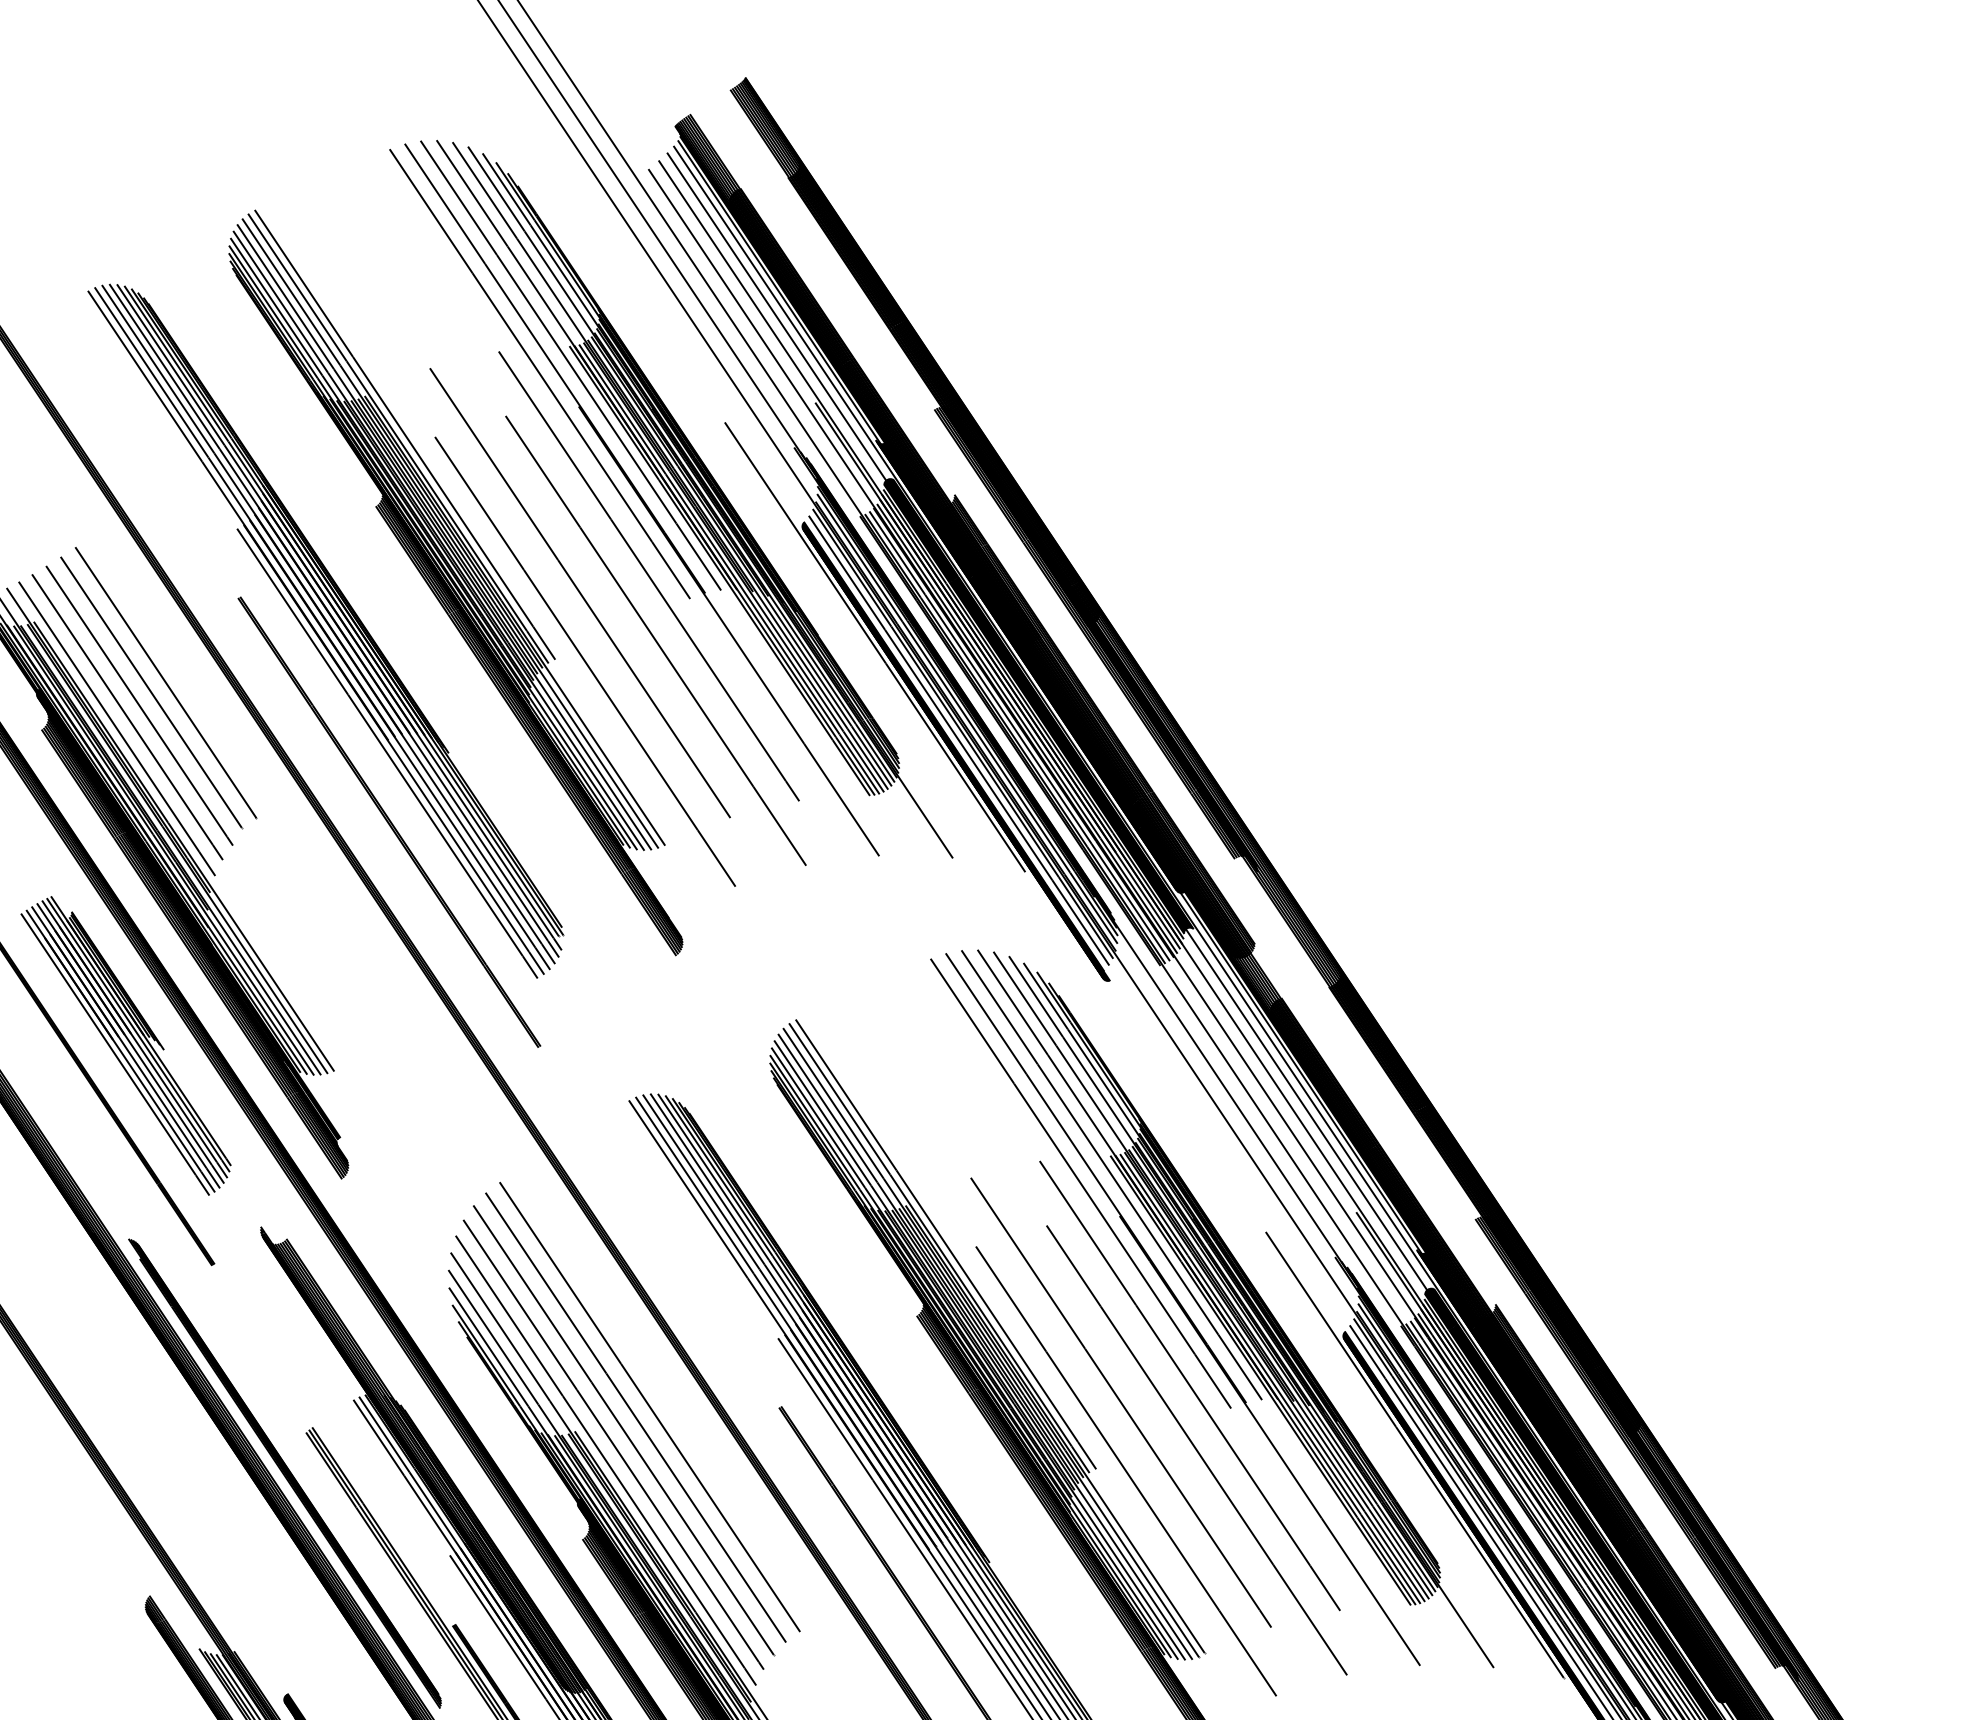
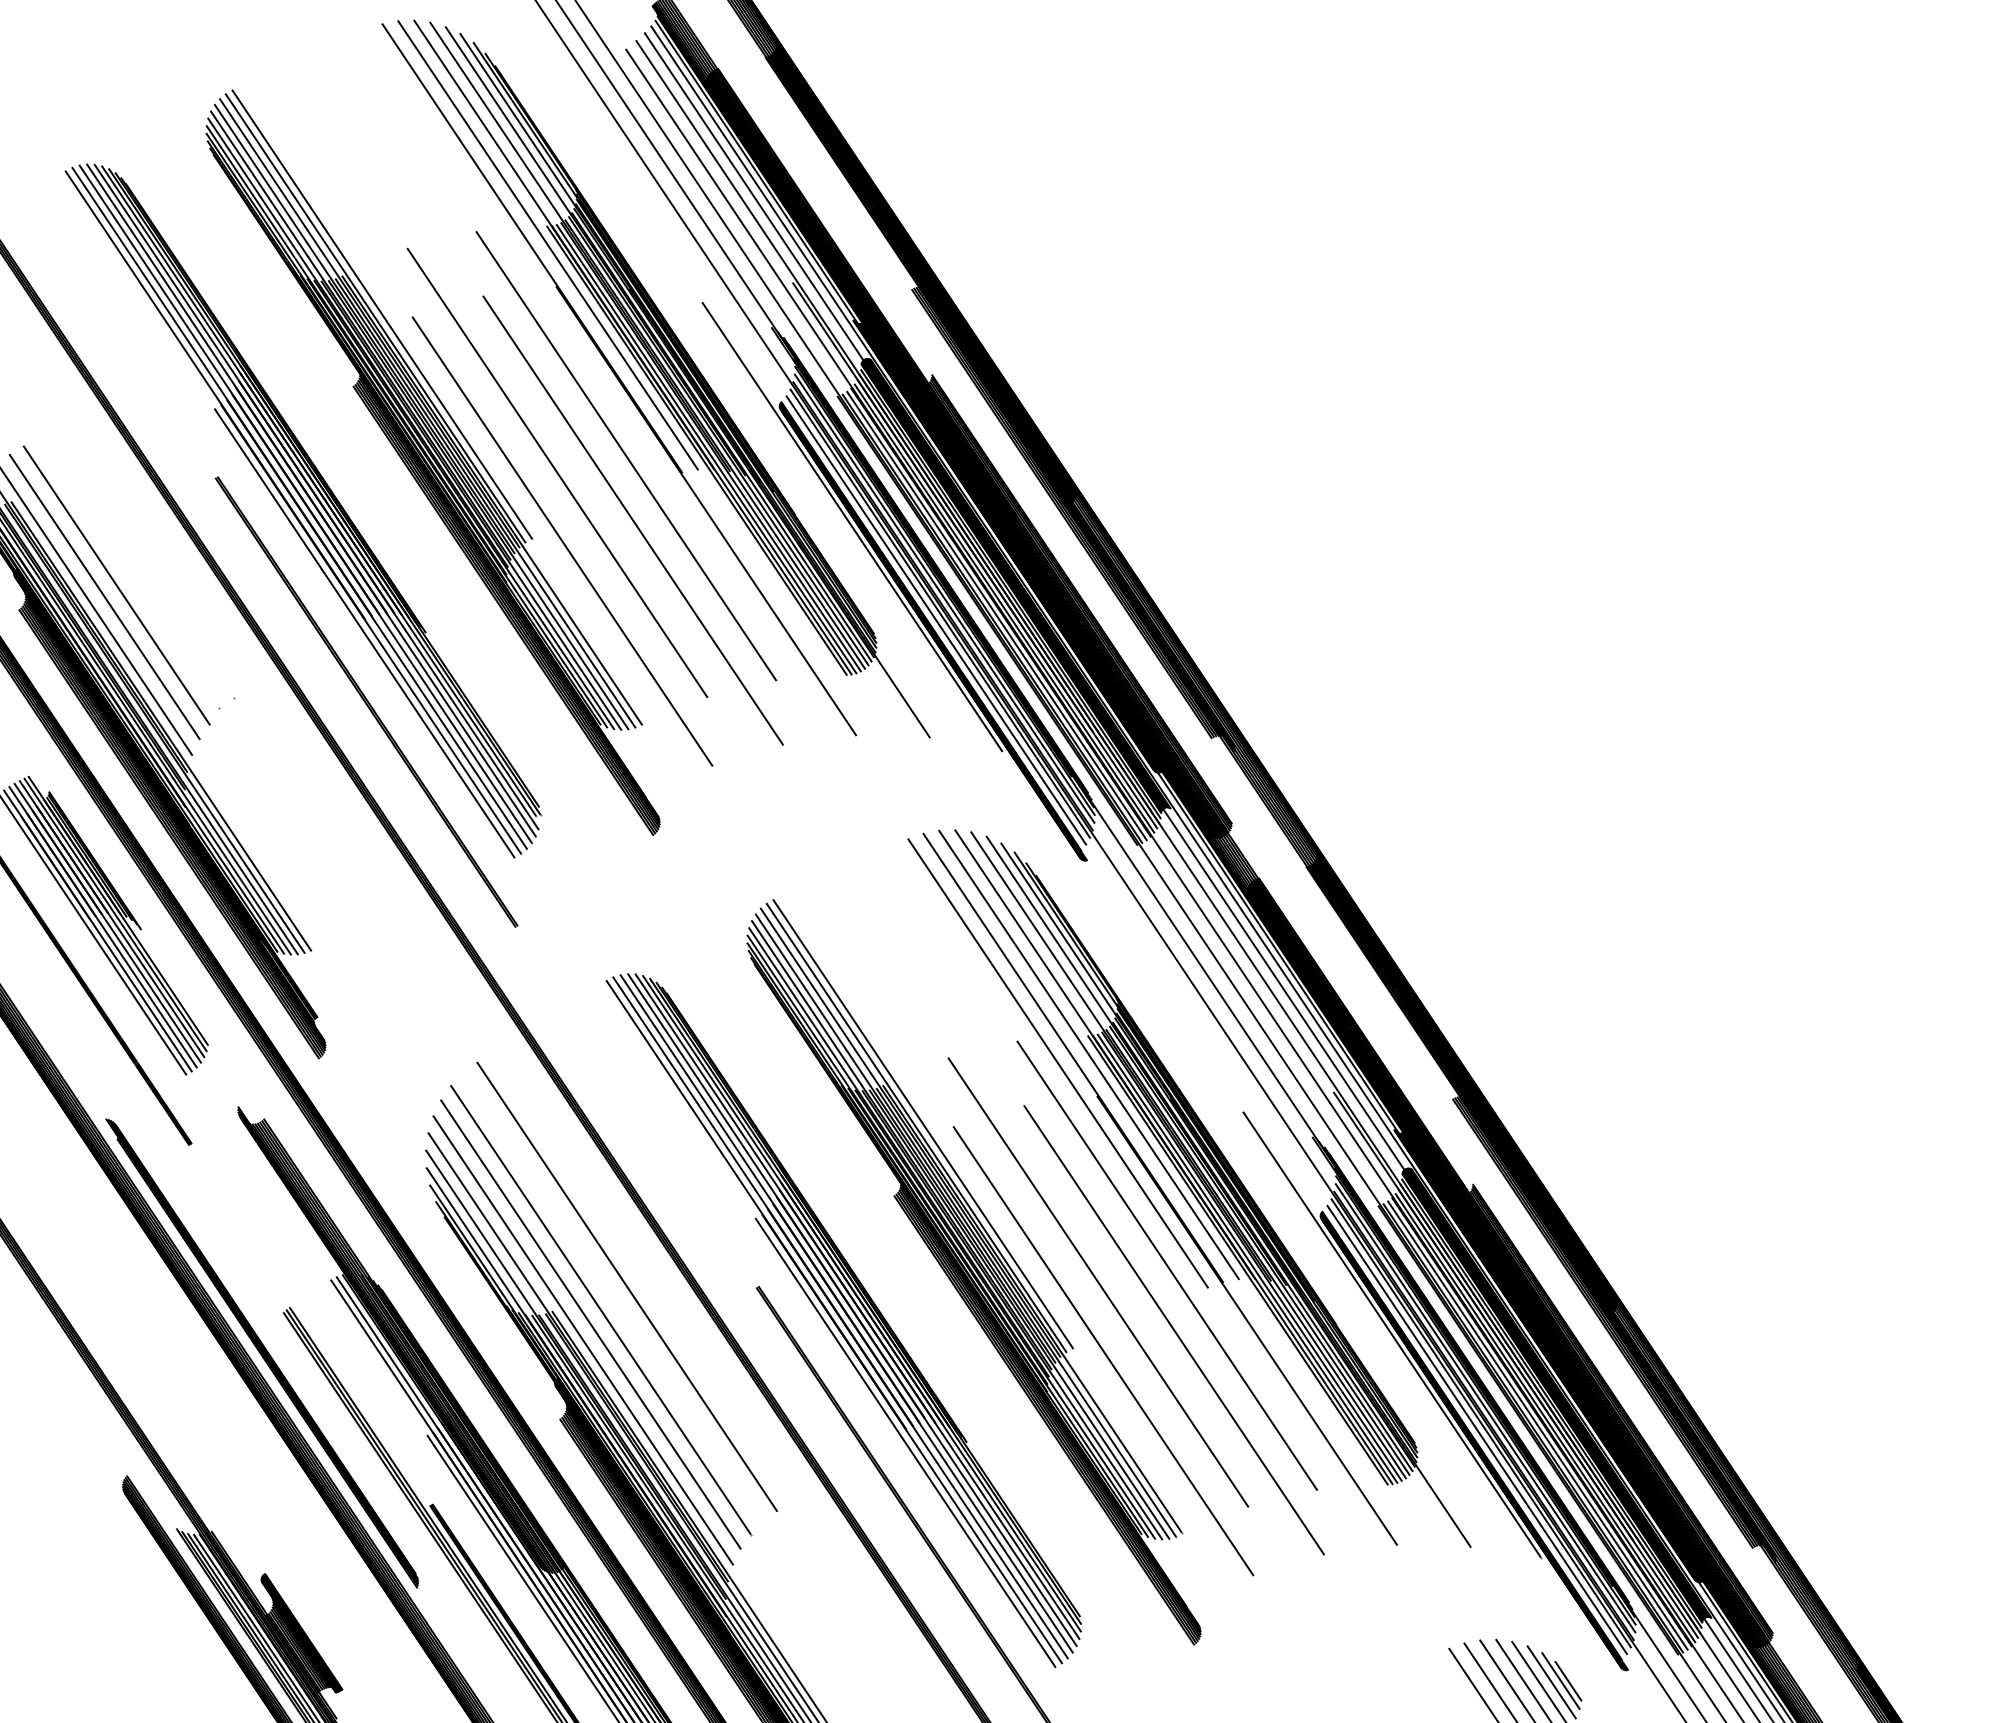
line: (539, 373) -> (516, 253), removed
line: (165, 682) -> (142, 562), removed
line: (150, 691) -> (127, 571), removed
line: (635, 1417) -> (612, 1297), removed

